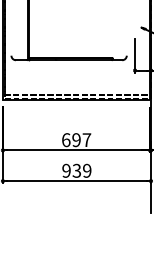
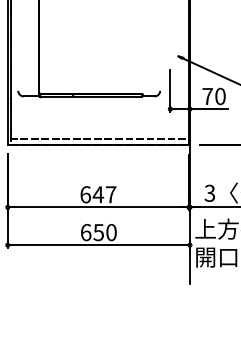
text: (76, 139) -> (98, 194), 697 -> 647
text: (76, 170) -> (98, 232), 939 -> 650

